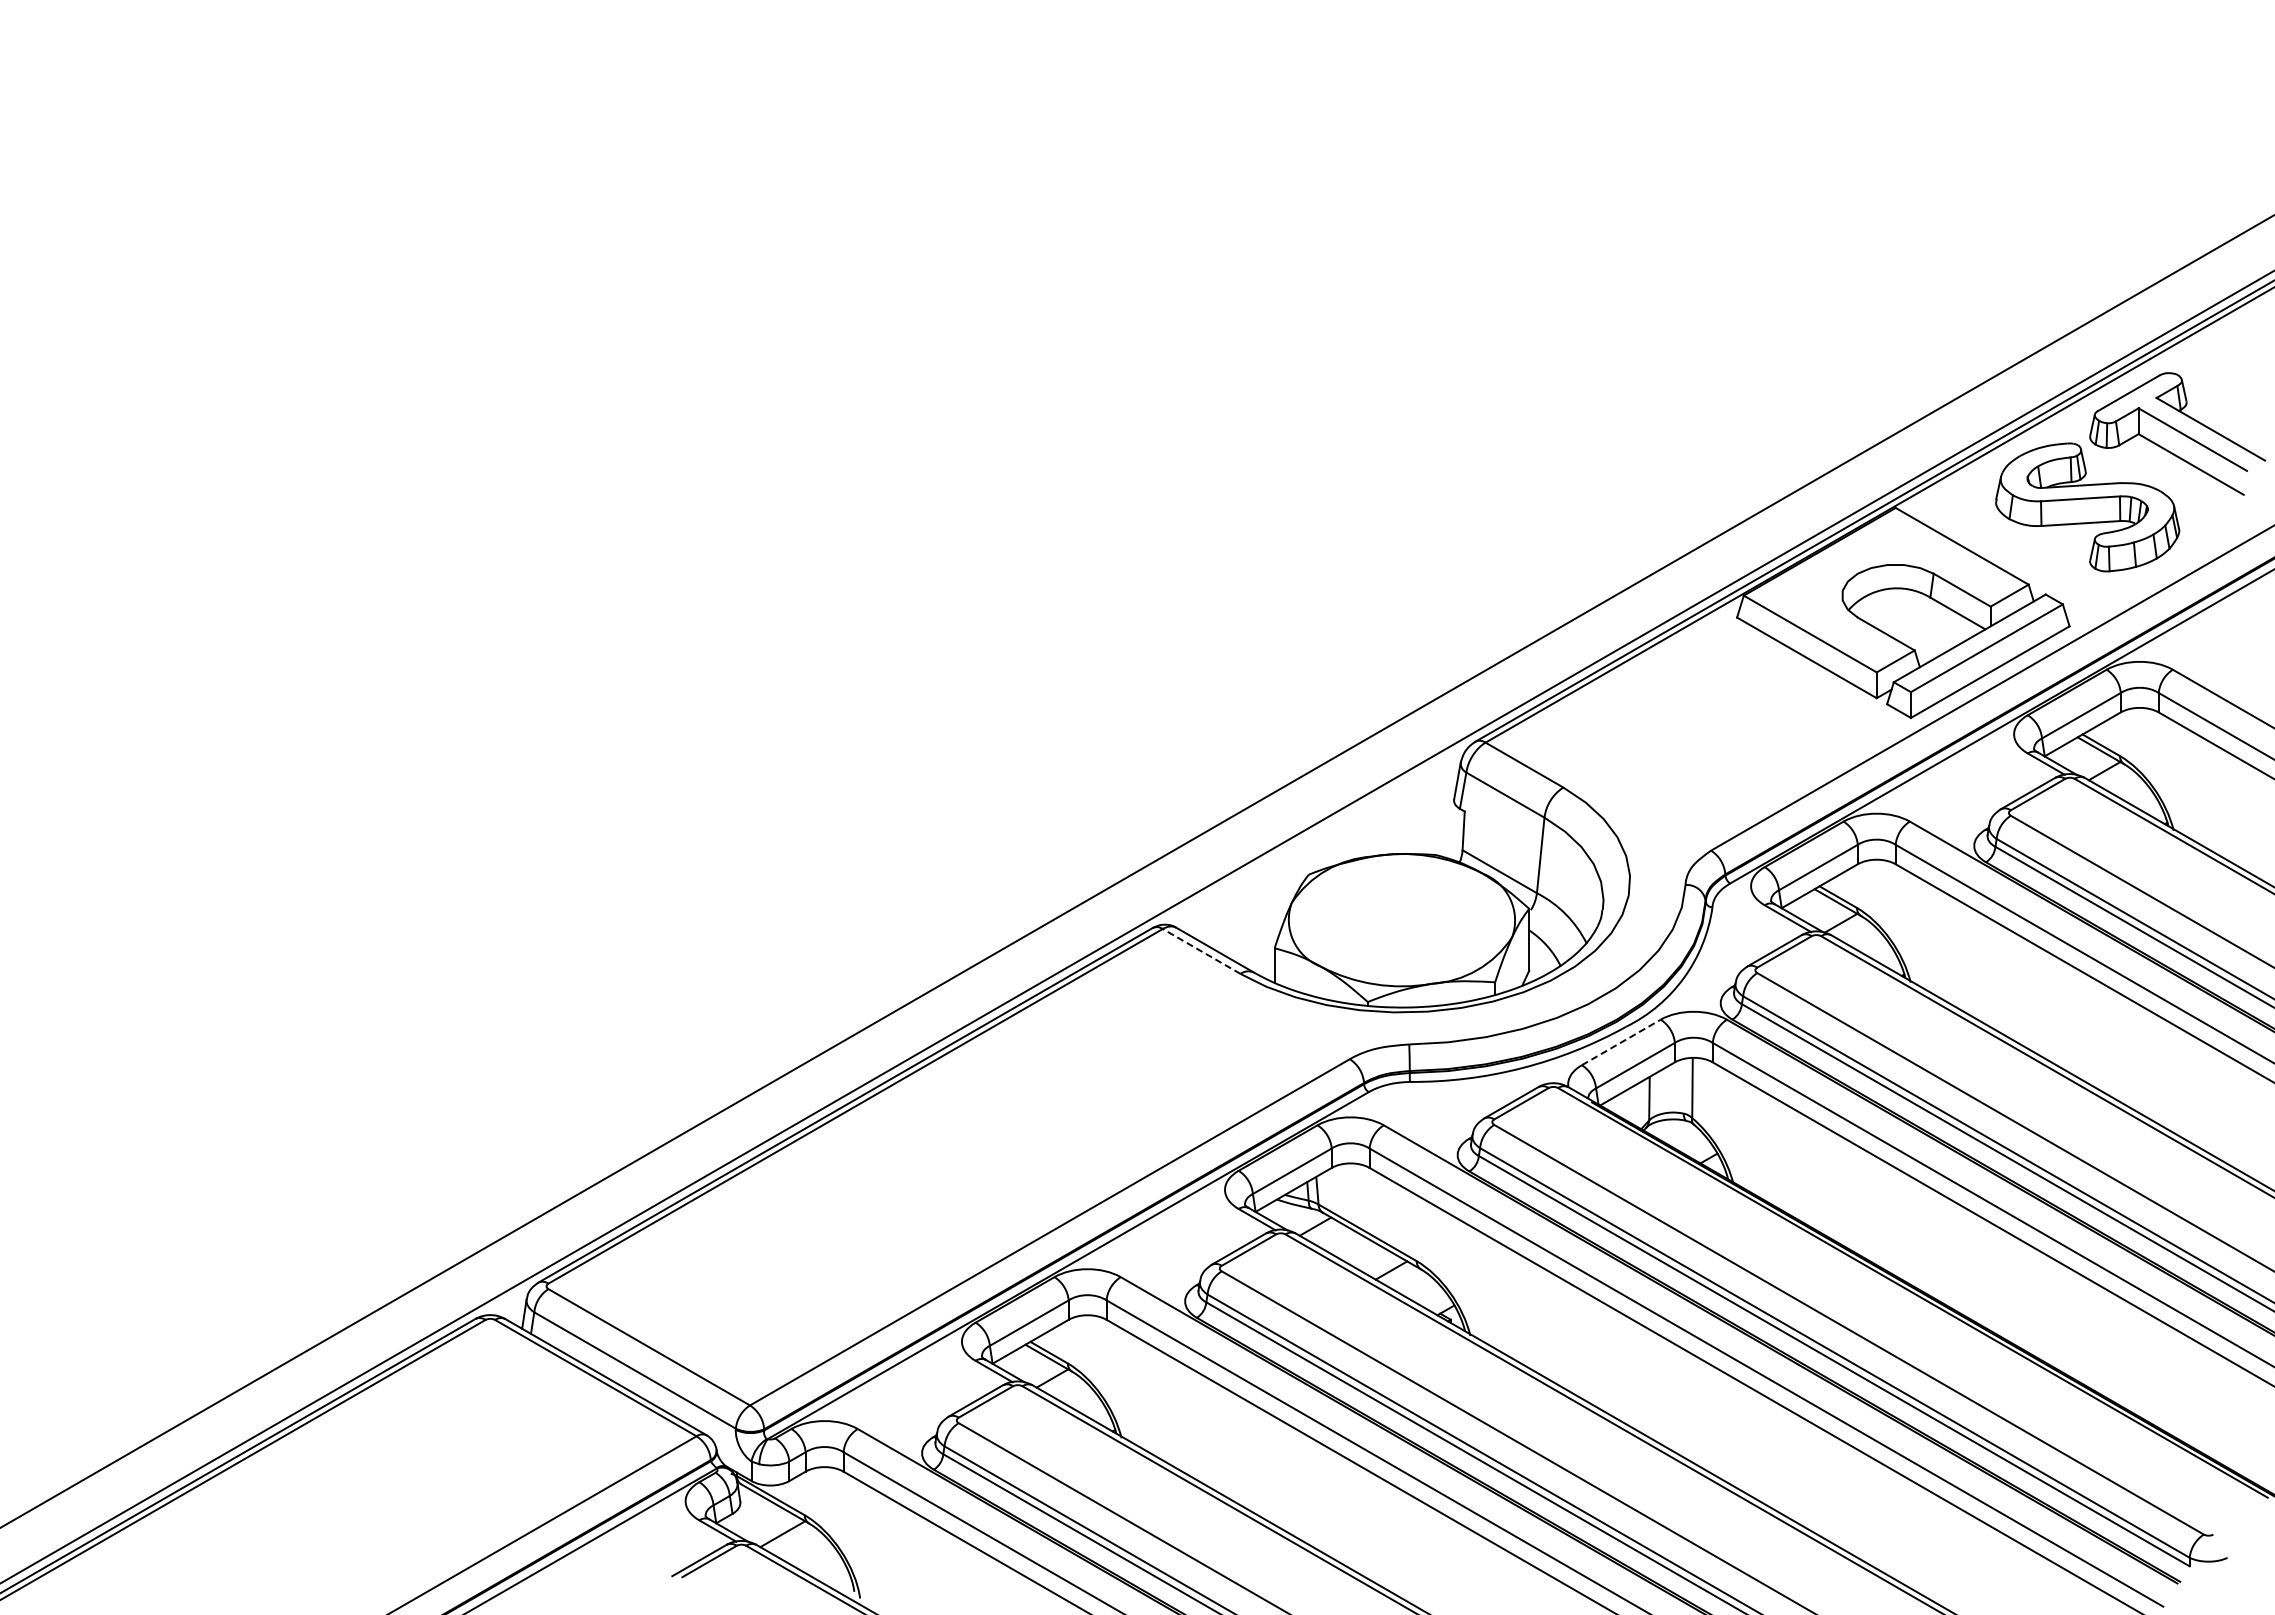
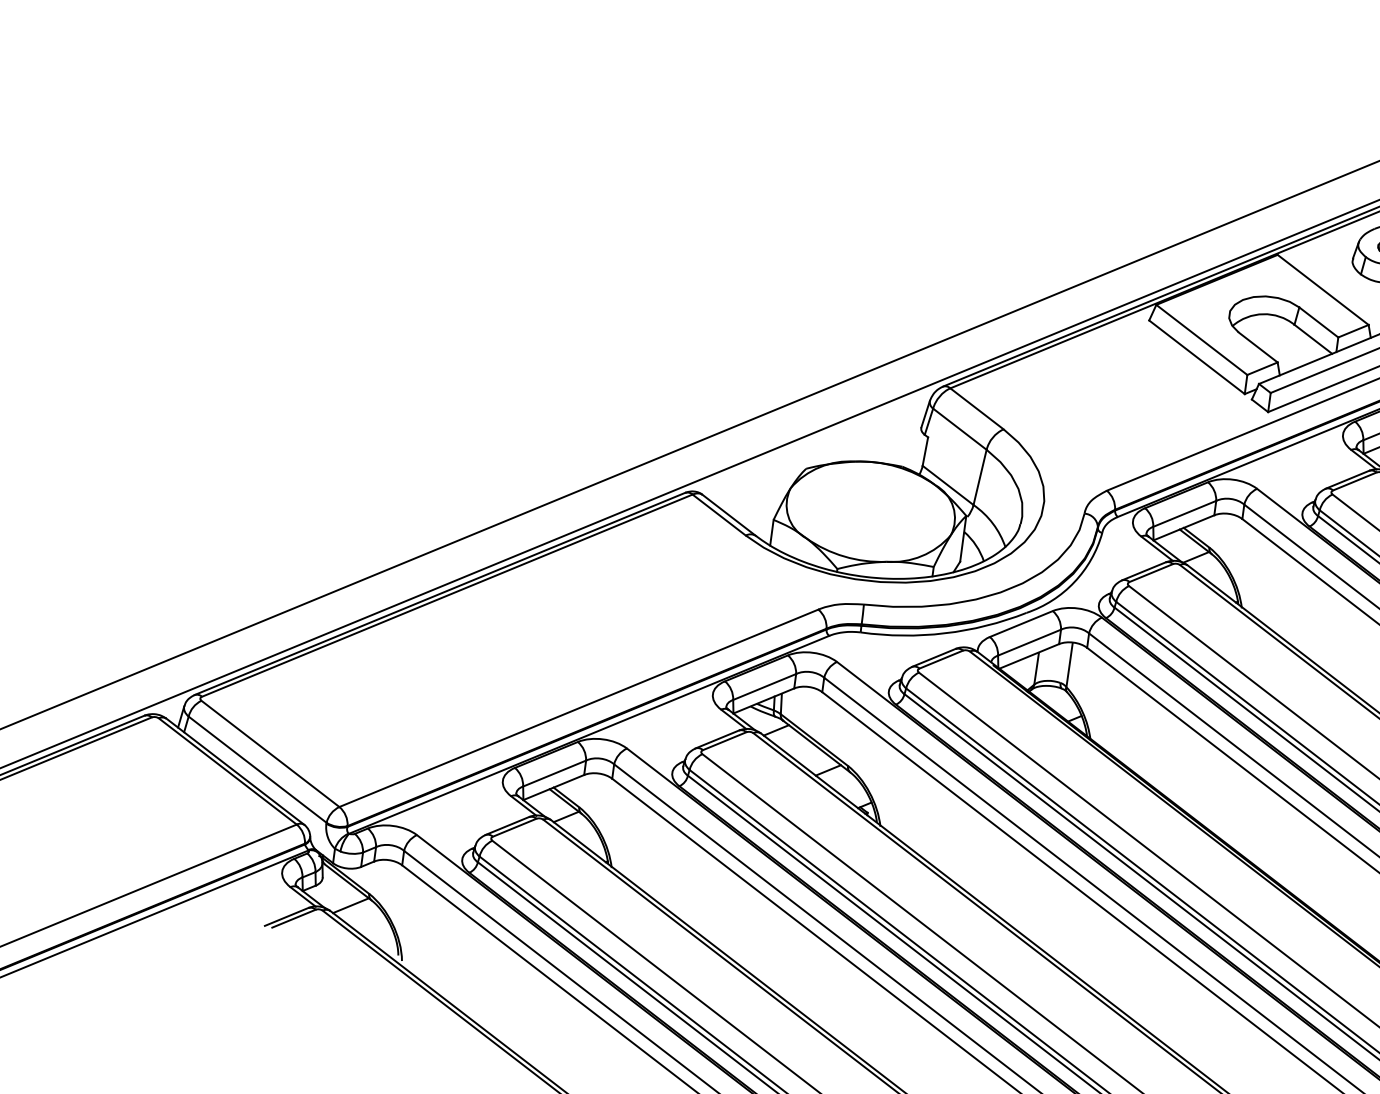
line: (1201, 951) -> (719, 515), dashed -> solid
line: (1621, 1042) -> (1021, 624), dashed -> solid

